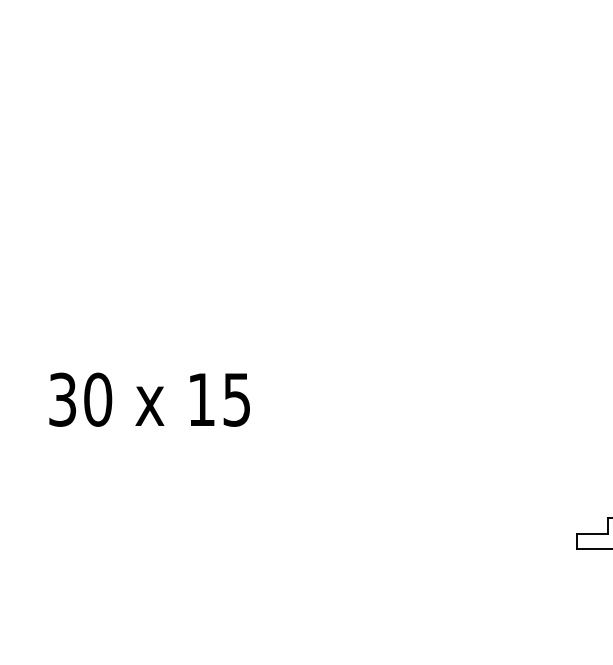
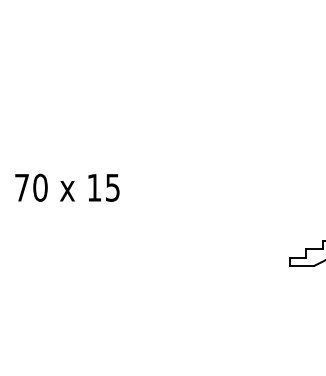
text: (61, 399) -> (21, 187), 30 -> 70

